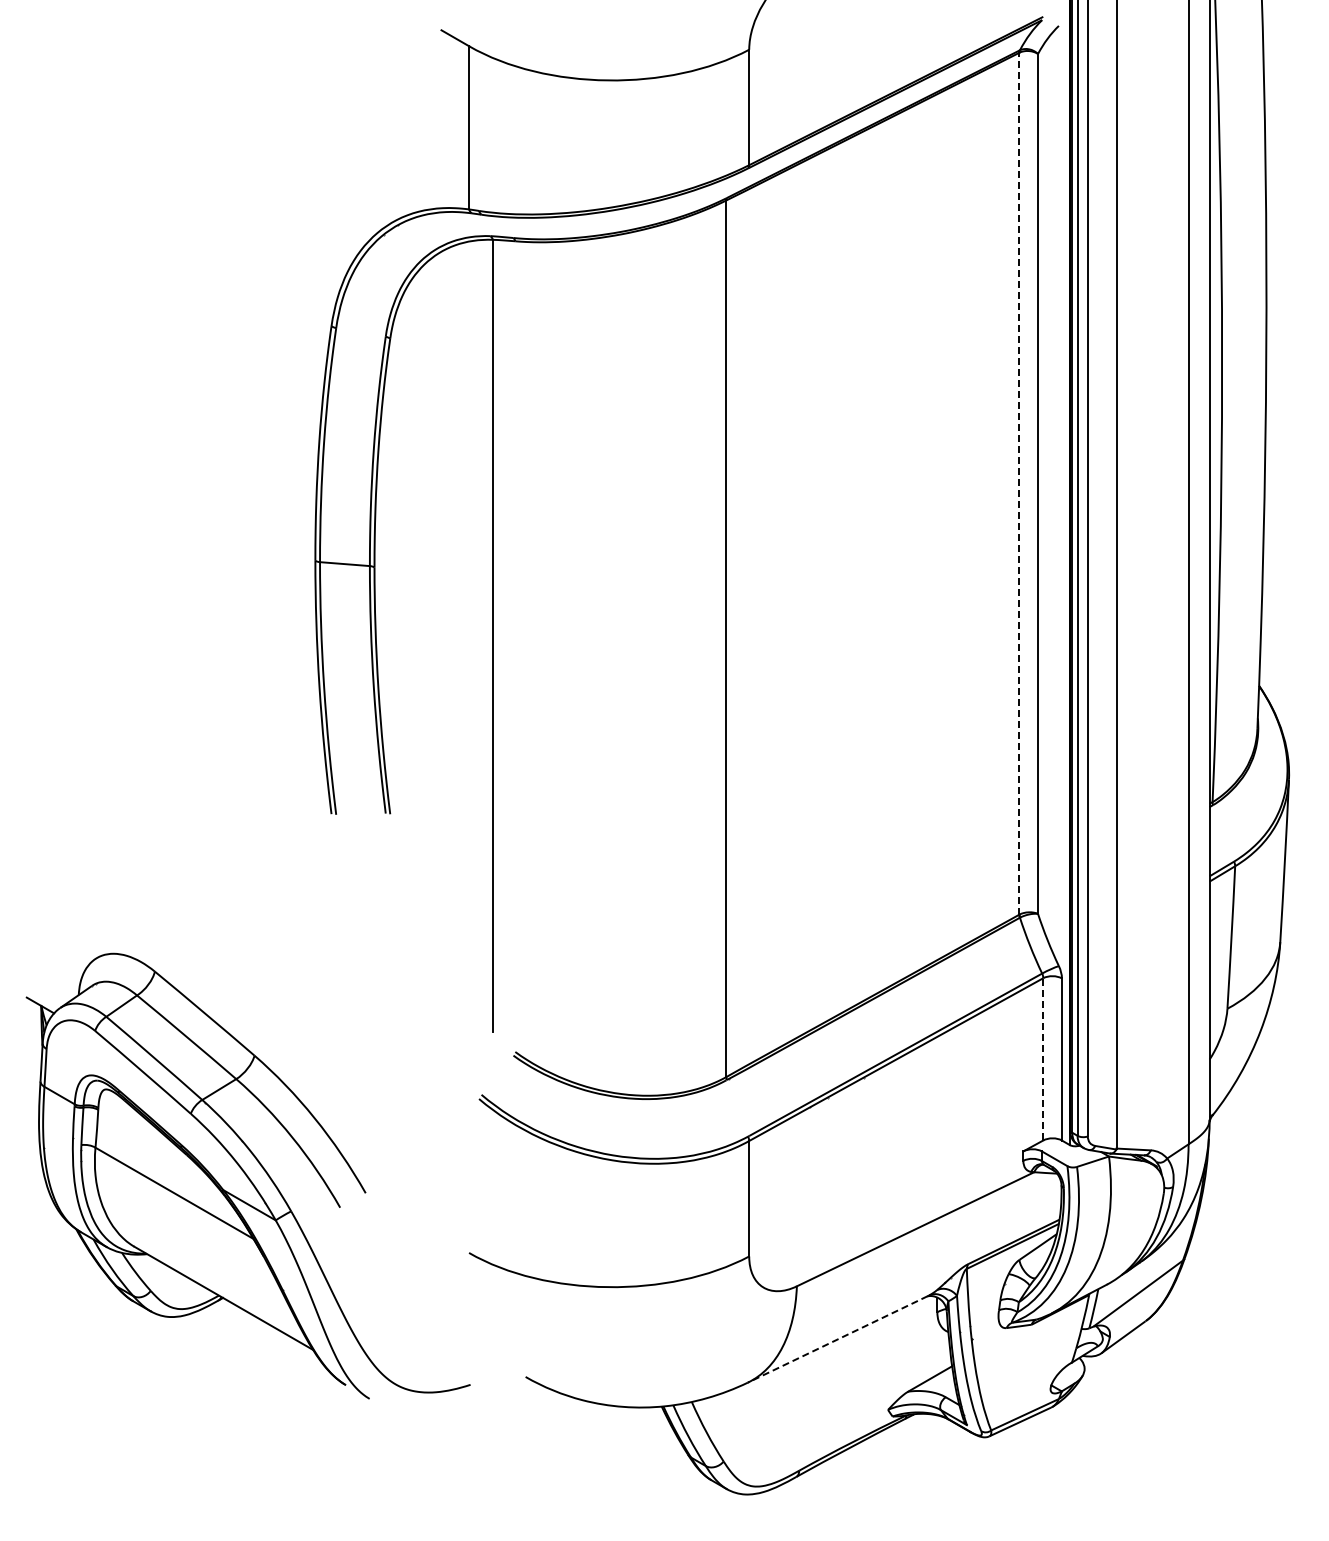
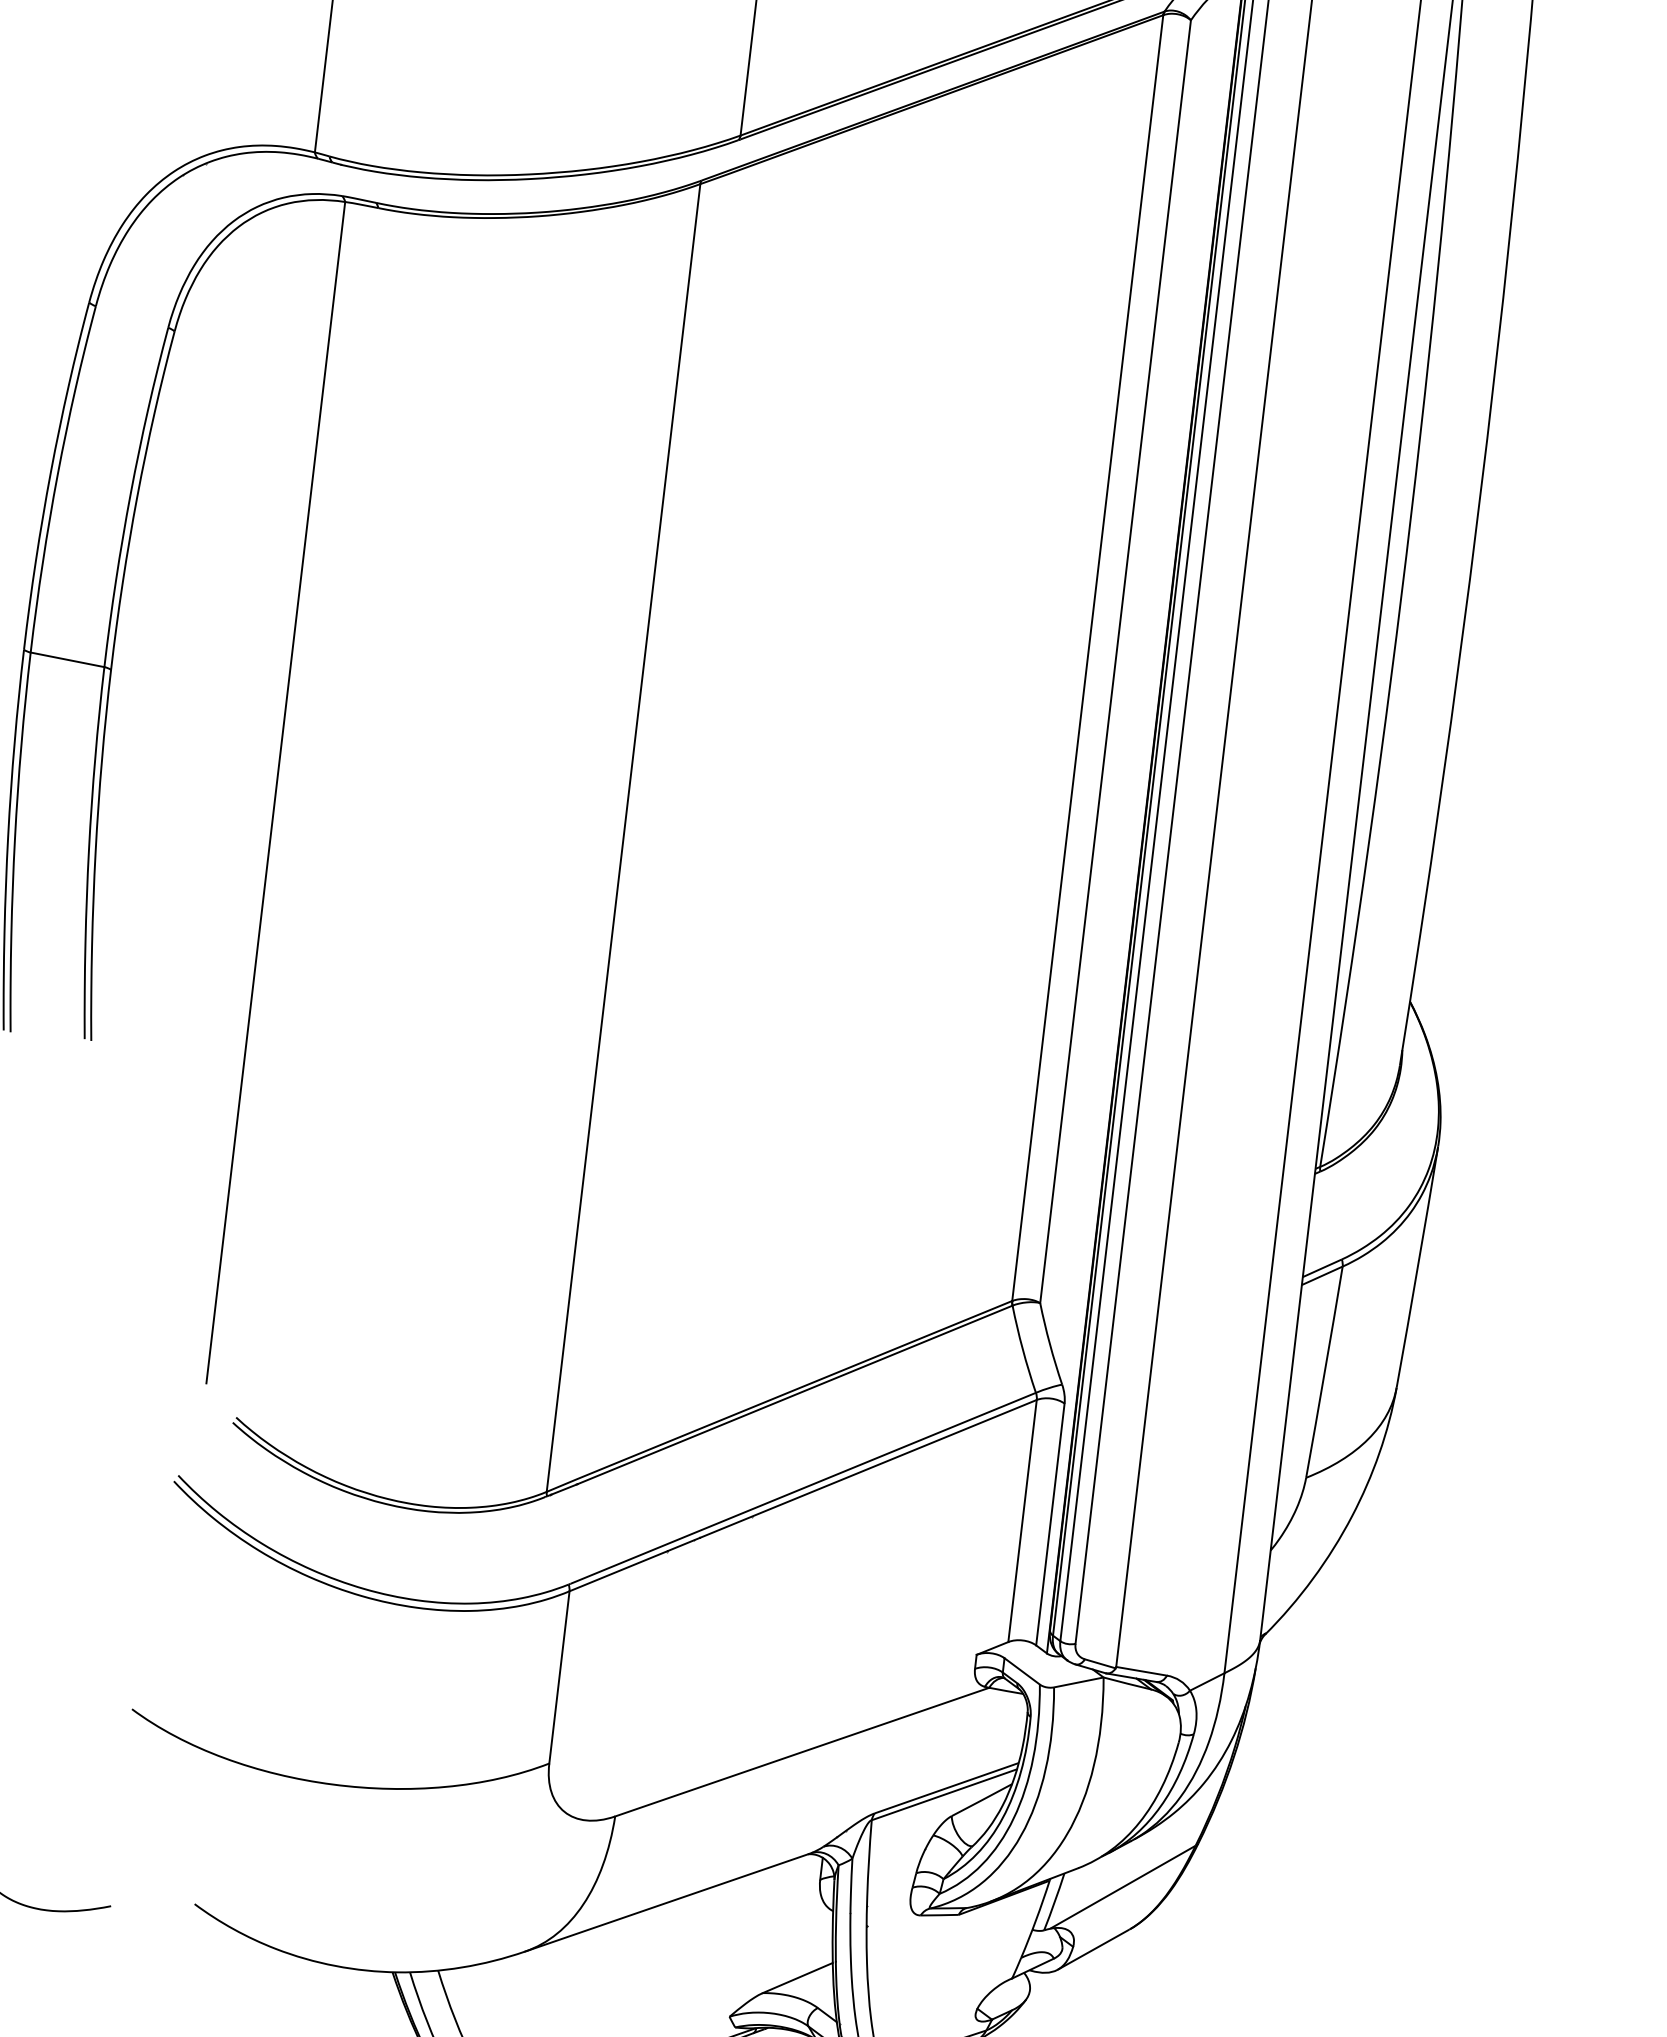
line: (1019, 483) -> (1087, 657), dashed -> solid
line: (1043, 1058) -> (1023, 1519), dashed -> solid
line: (837, 1339) -> (666, 1902), dashed -> solid

